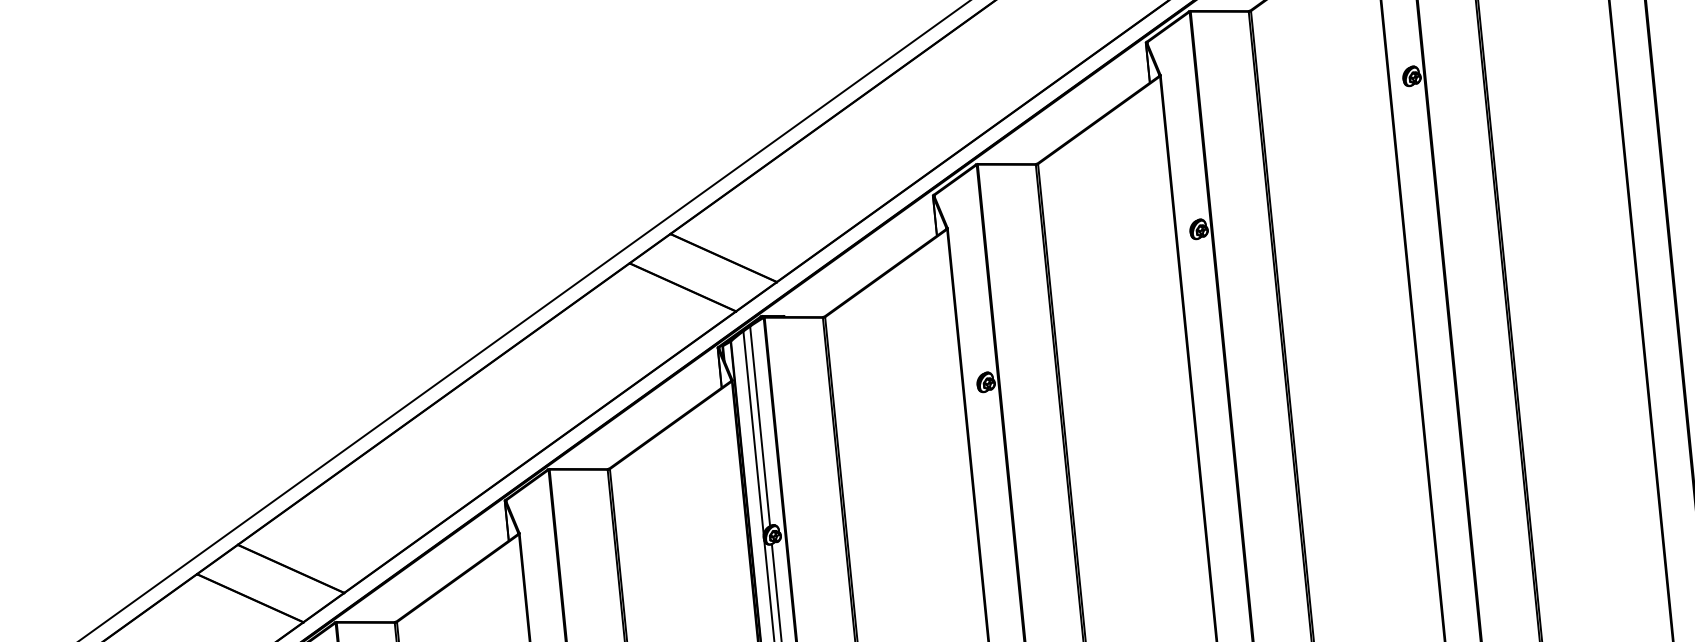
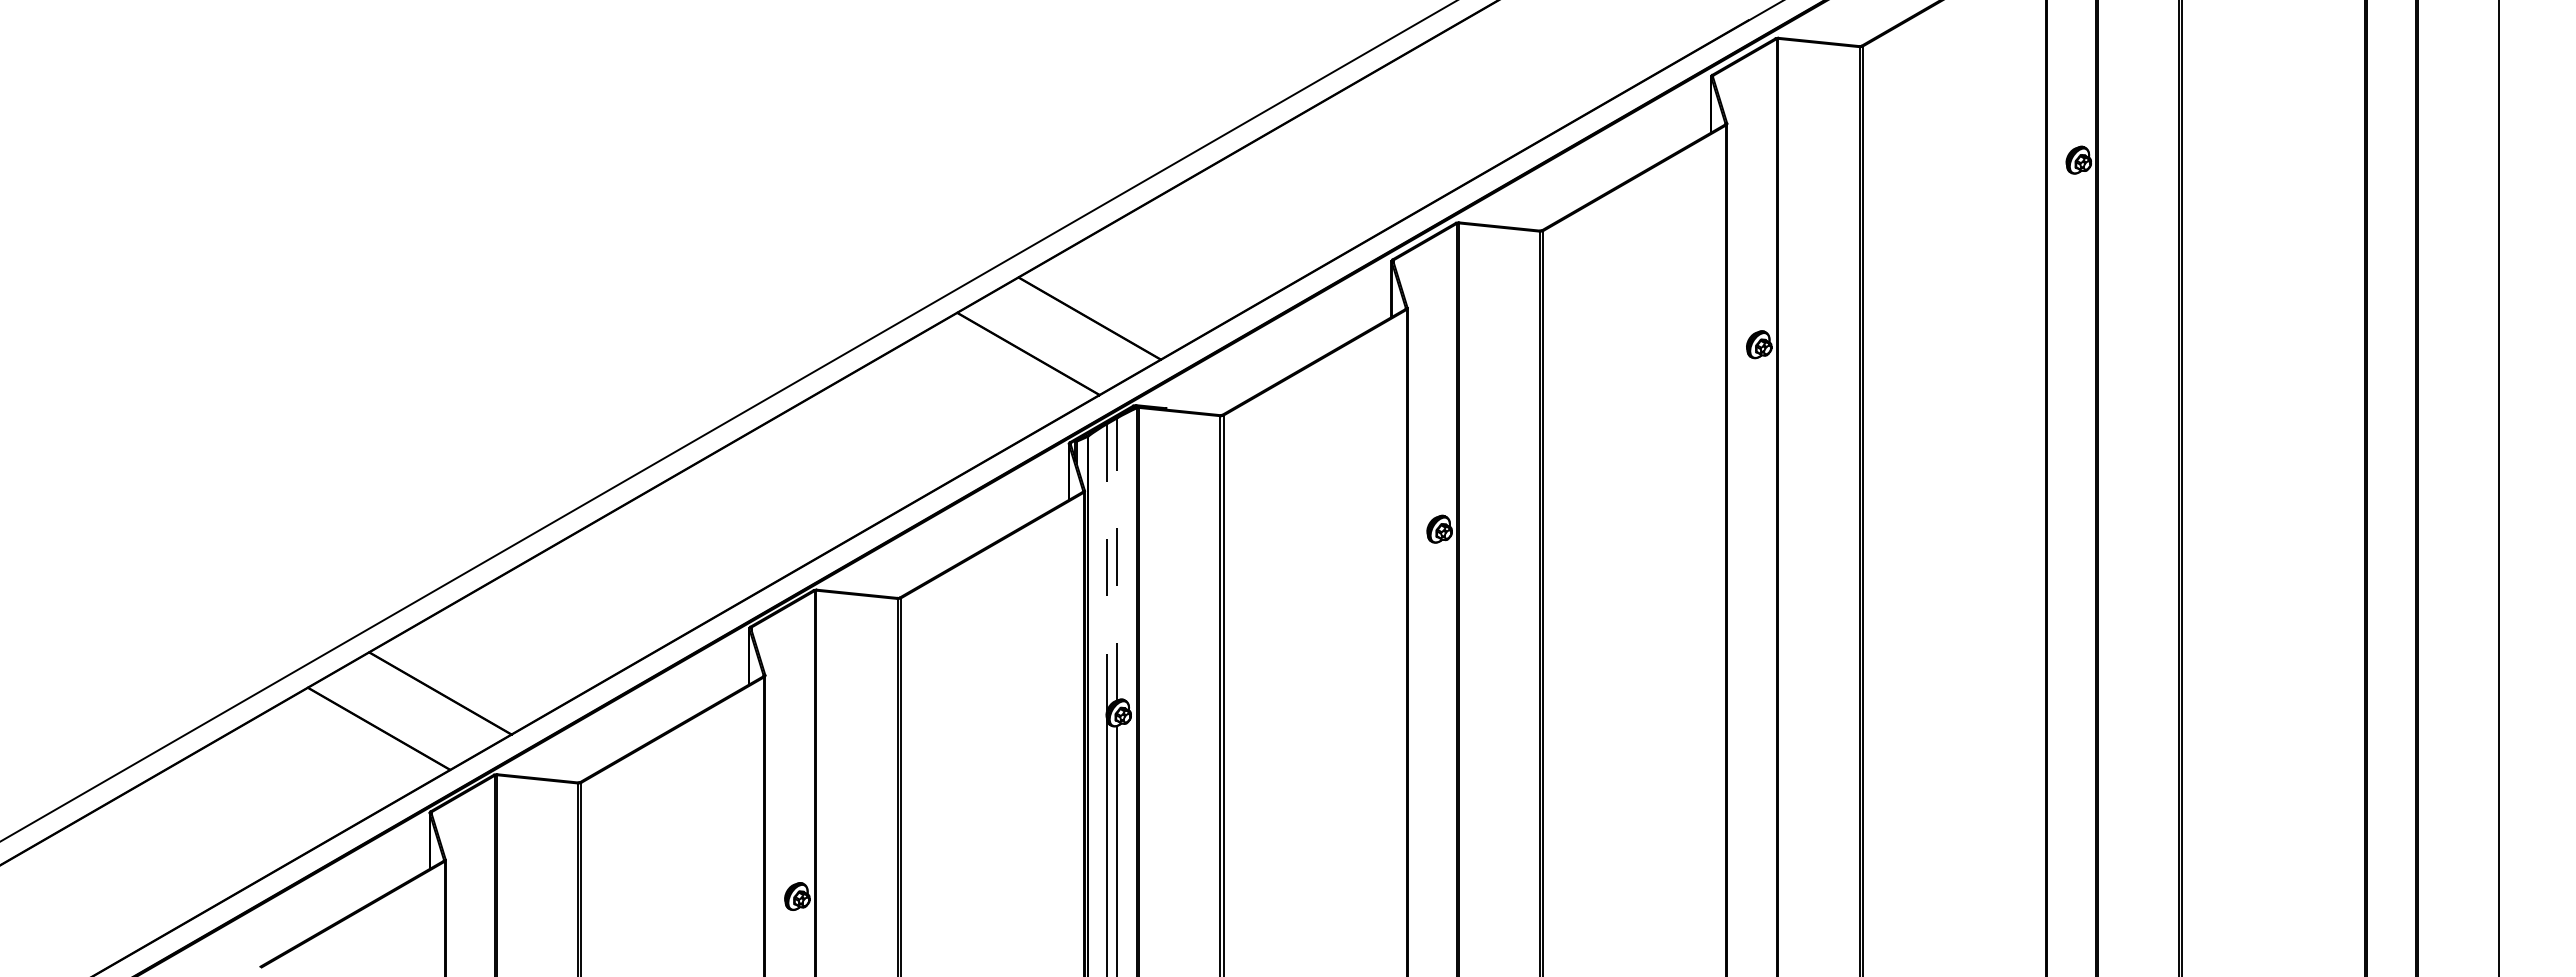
line: (760, 426) -> (1117, 559), solid -> dashed
line: (753, 432) -> (1107, 567), solid -> dashed

